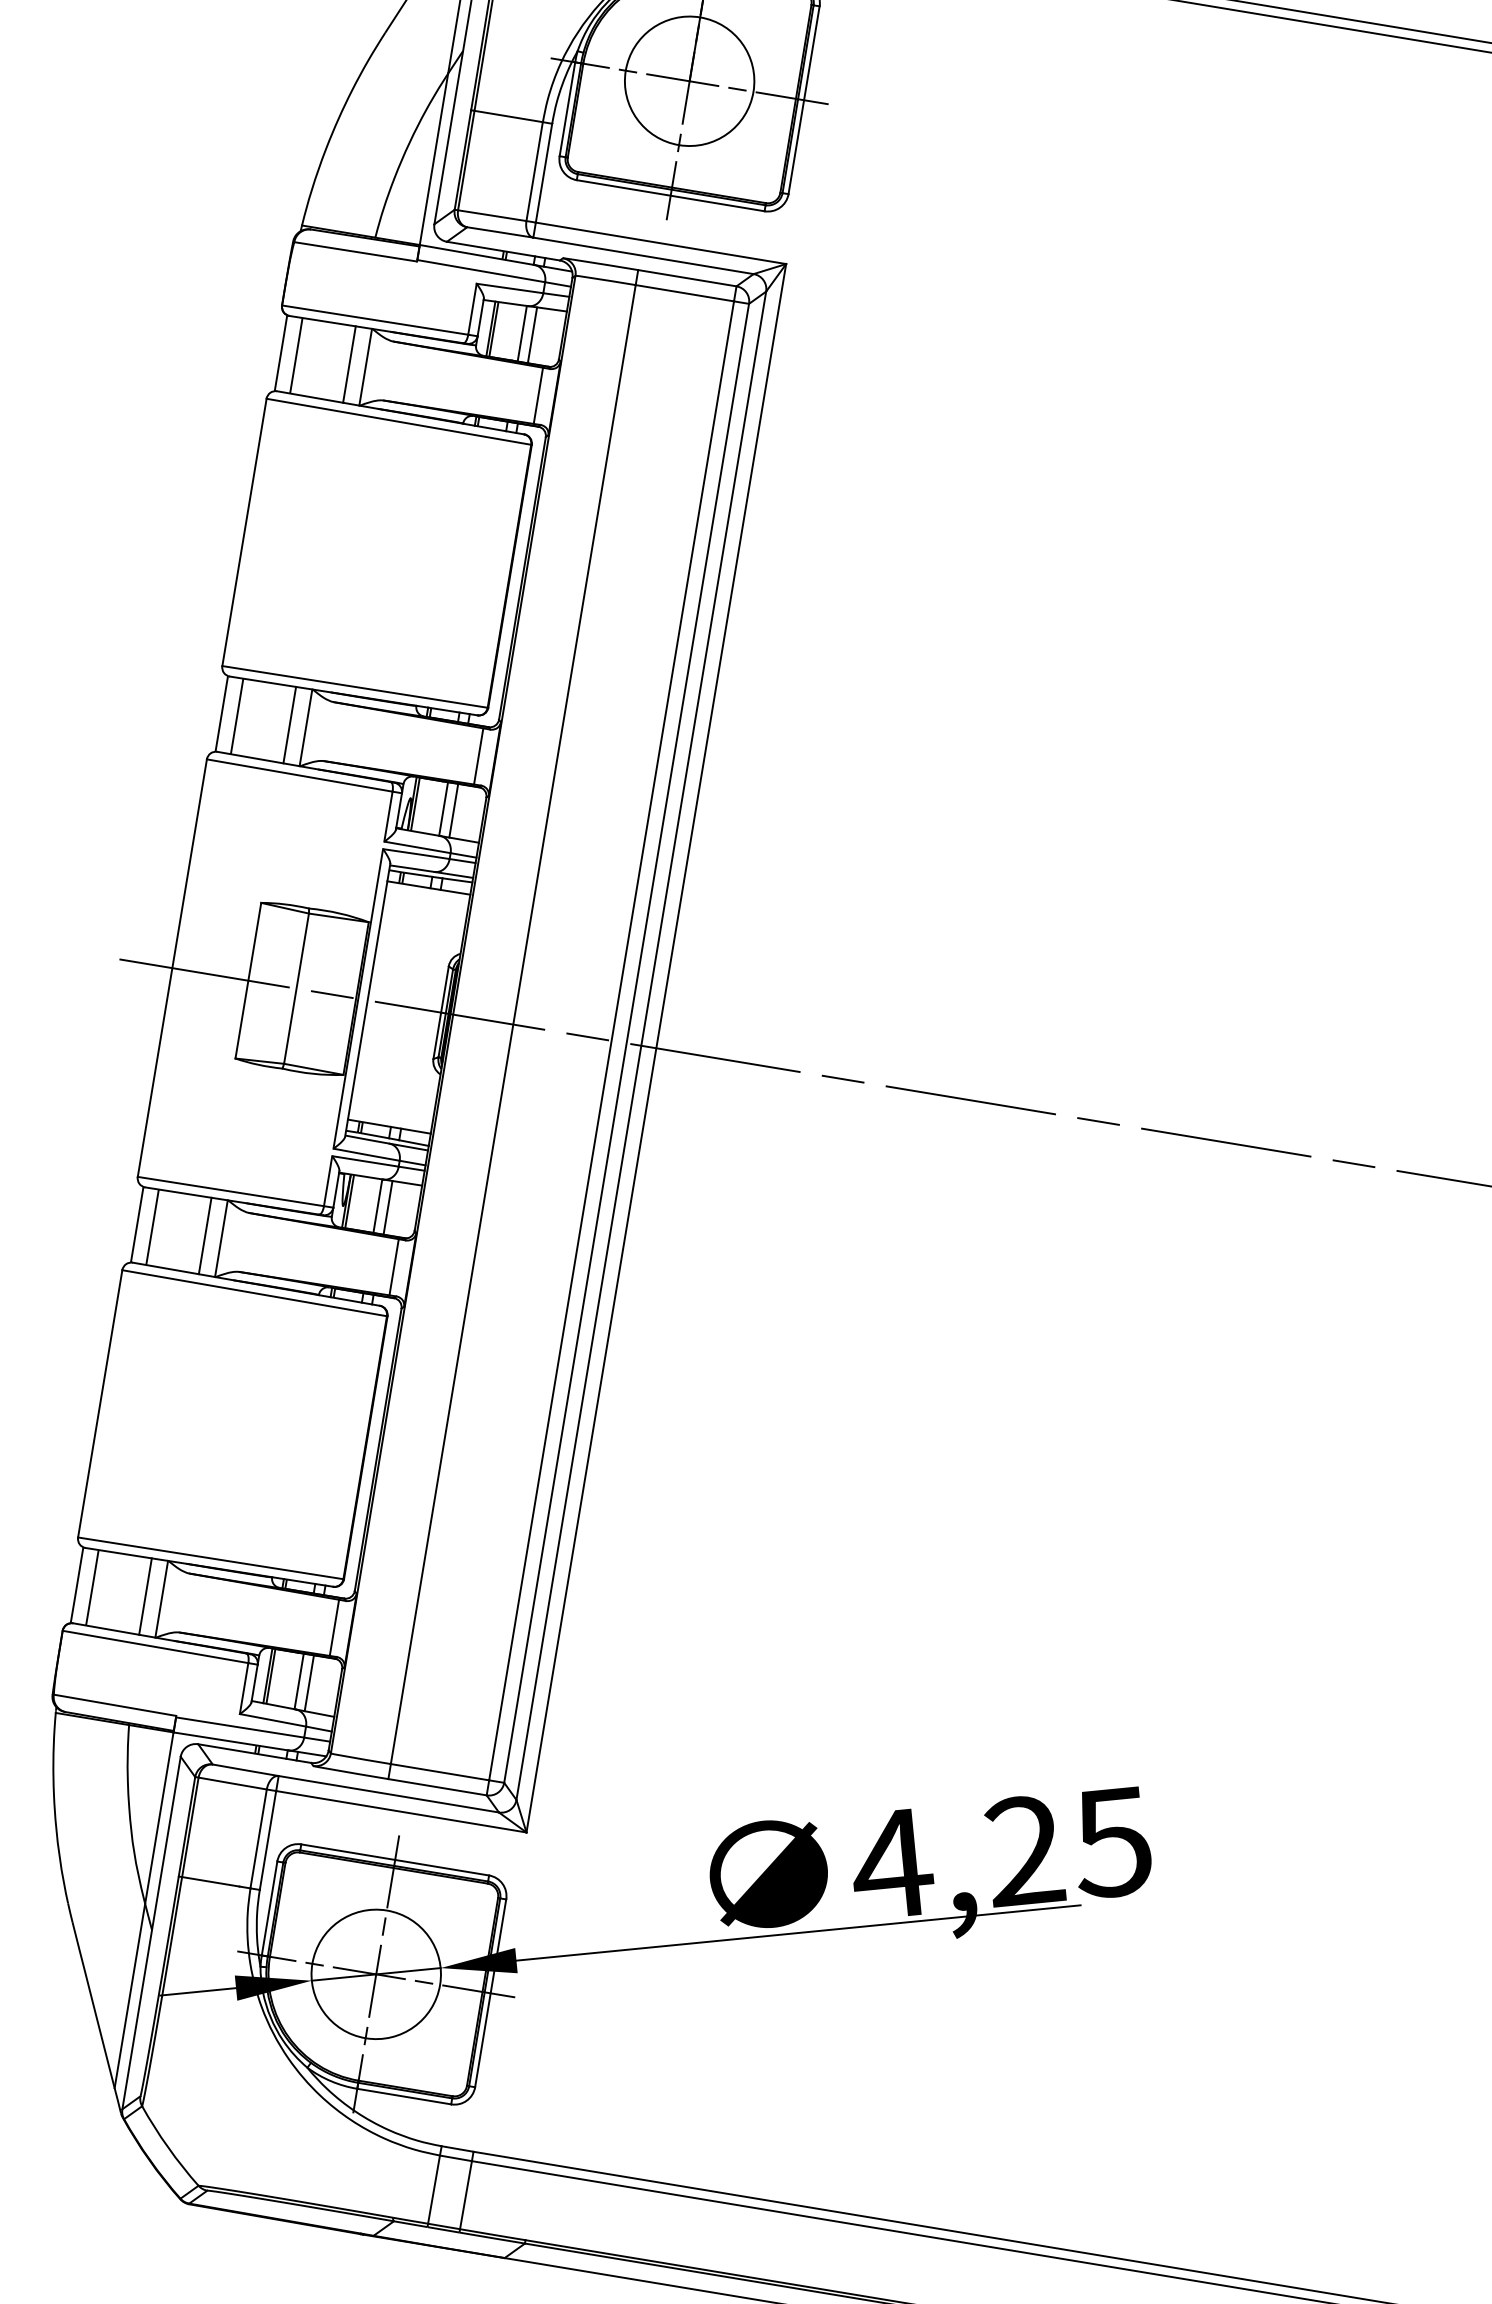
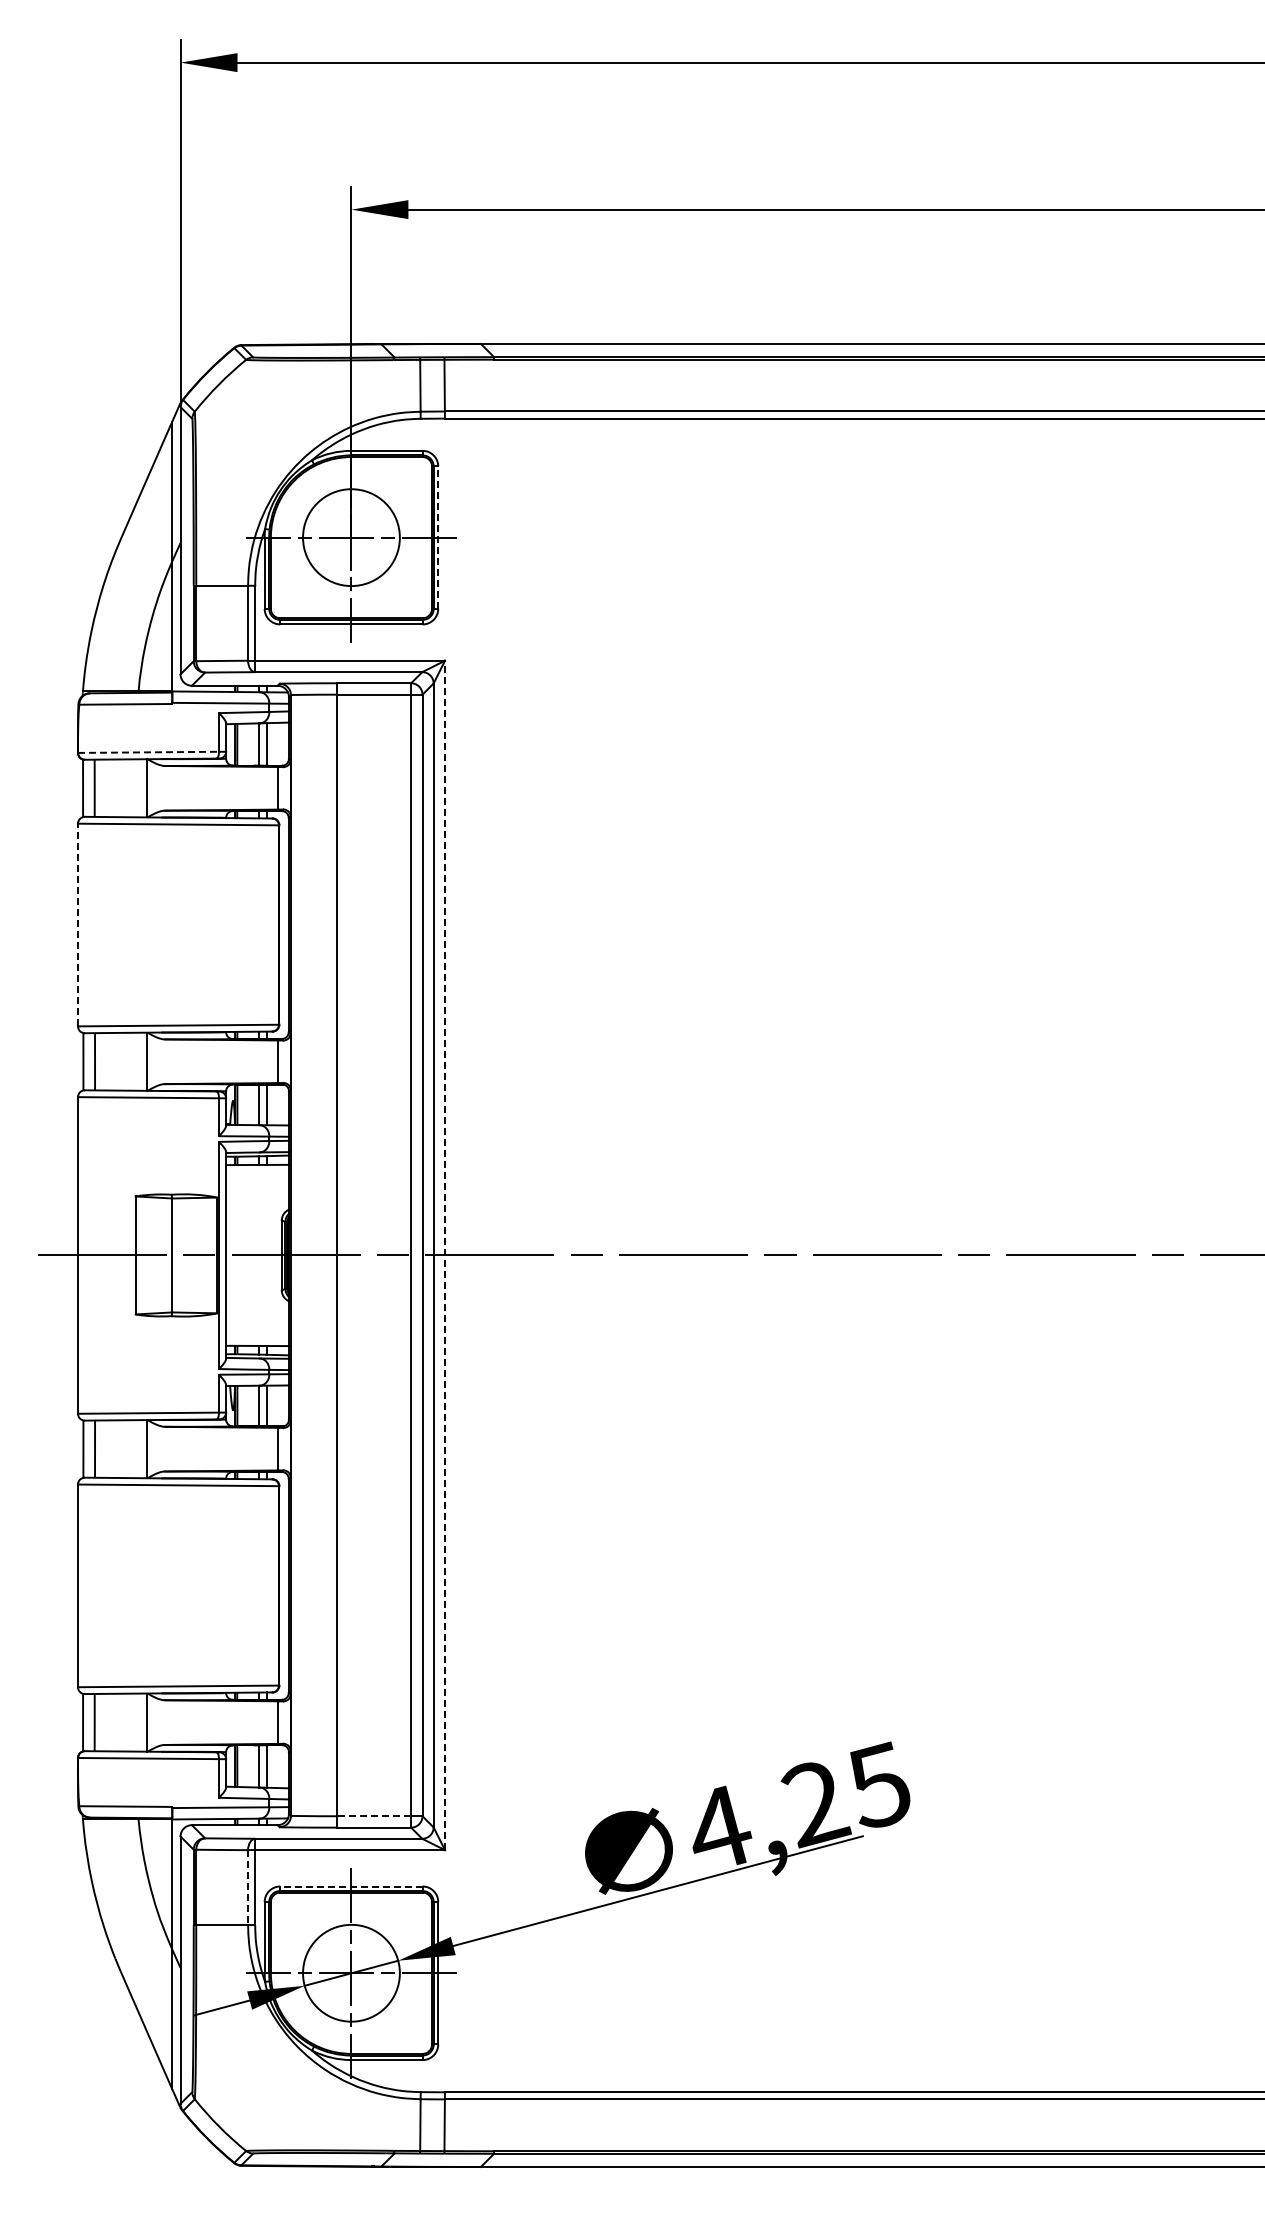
line: (804, 100) -> (438, 537), solid -> dashed
line: (376, 320) -> (149, 752), solid -> dashed
line: (348, 364) -> (134, 788), removed
line: (245, 531) -> (78, 924), solid -> dashed
line: (289, 724) -> (134, 1061), removed
line: (656, 1048) -> (445, 1255), solid -> dashed
line: (204, 1236) -> (134, 1449), removed
line: (144, 1596) -> (134, 1722), removed
line: (439, 1772) -> (373, 1816), solid -> dashed
line: (258, 1840) -> (248, 1888), solid -> dashed
line: (393, 1859) -> (350, 1886), solid -> dashed

